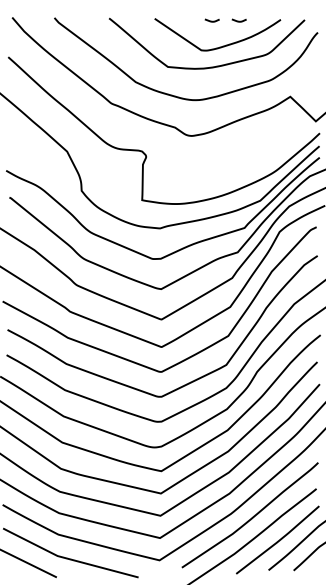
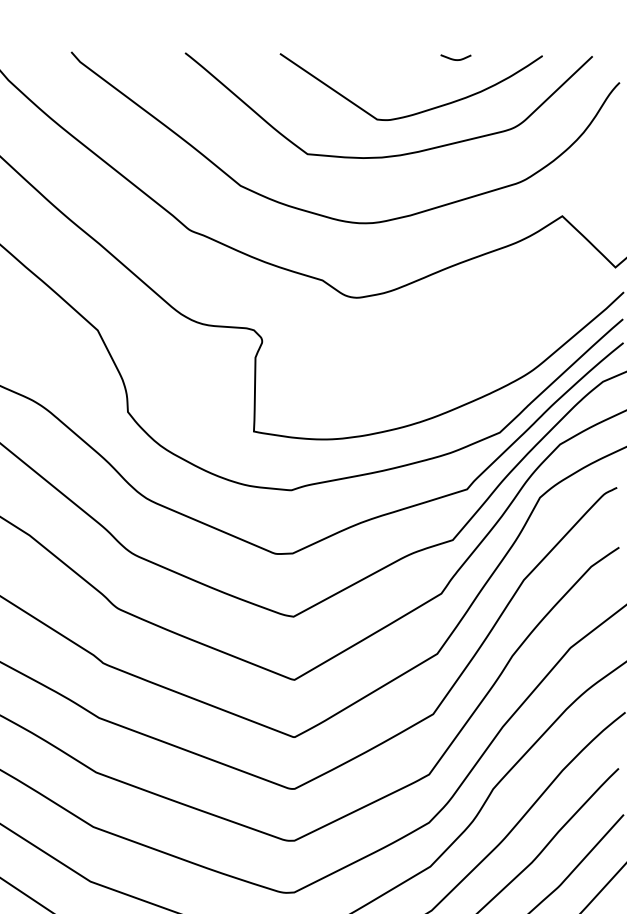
curve: (211, 20) -> (398, 57), removed

